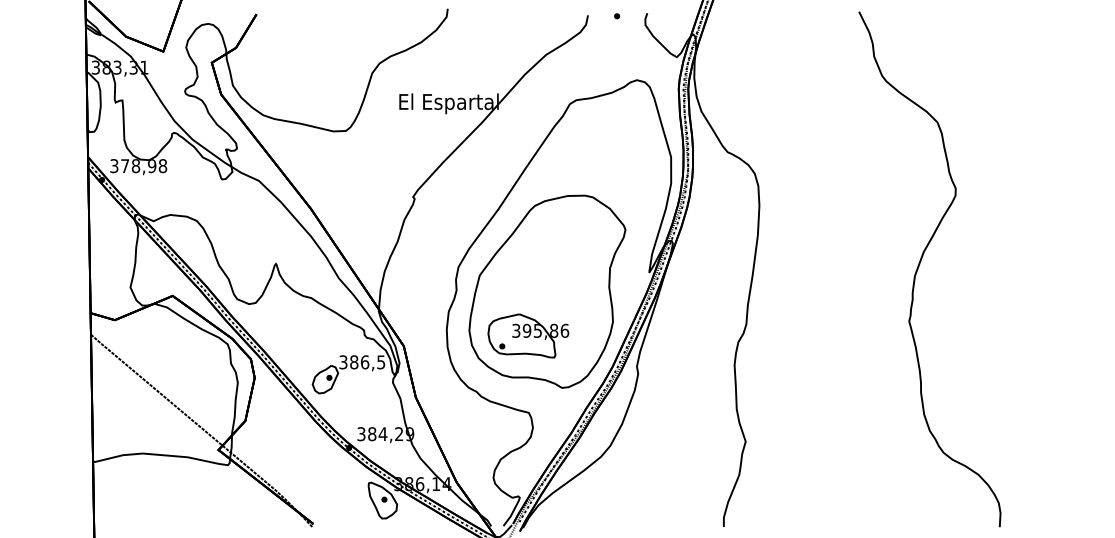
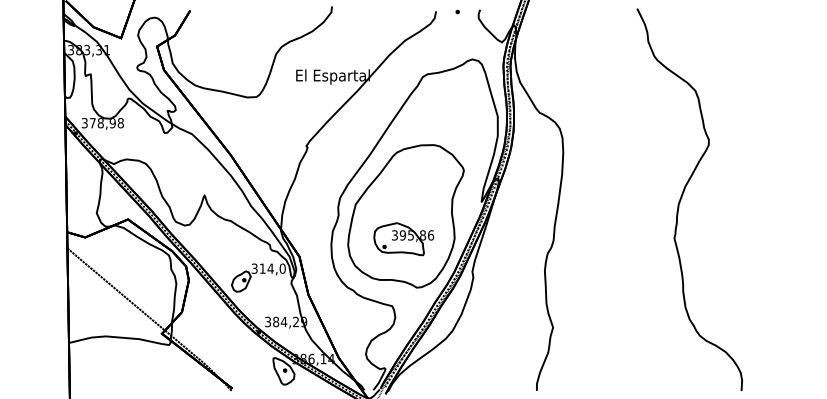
part: (527, 336) -> (403, 239), moved
text: (367, 362) -> (272, 268), 386,5 -> 314,0

